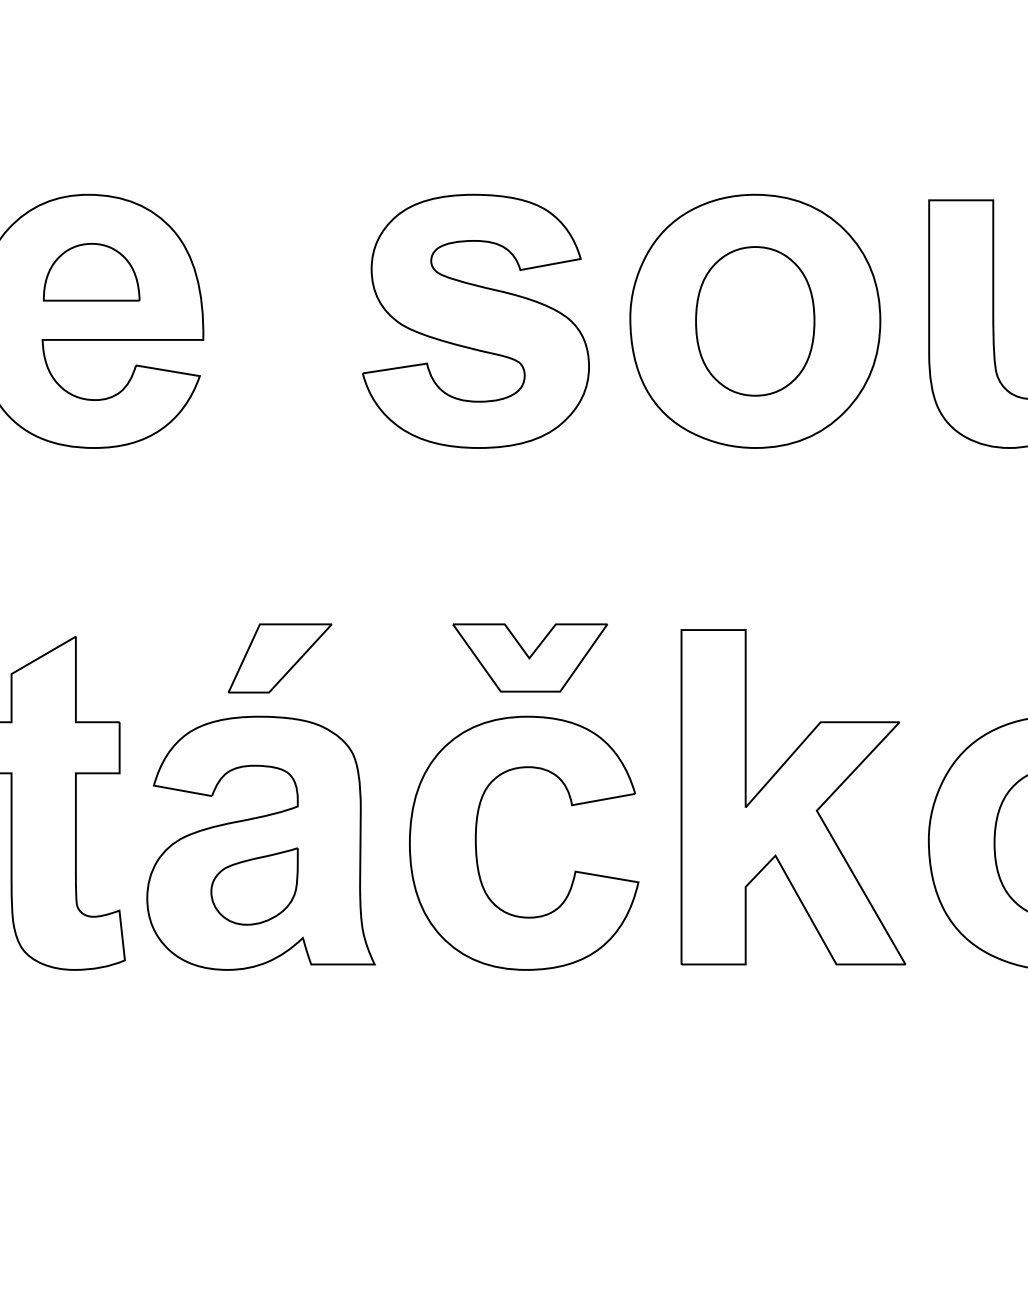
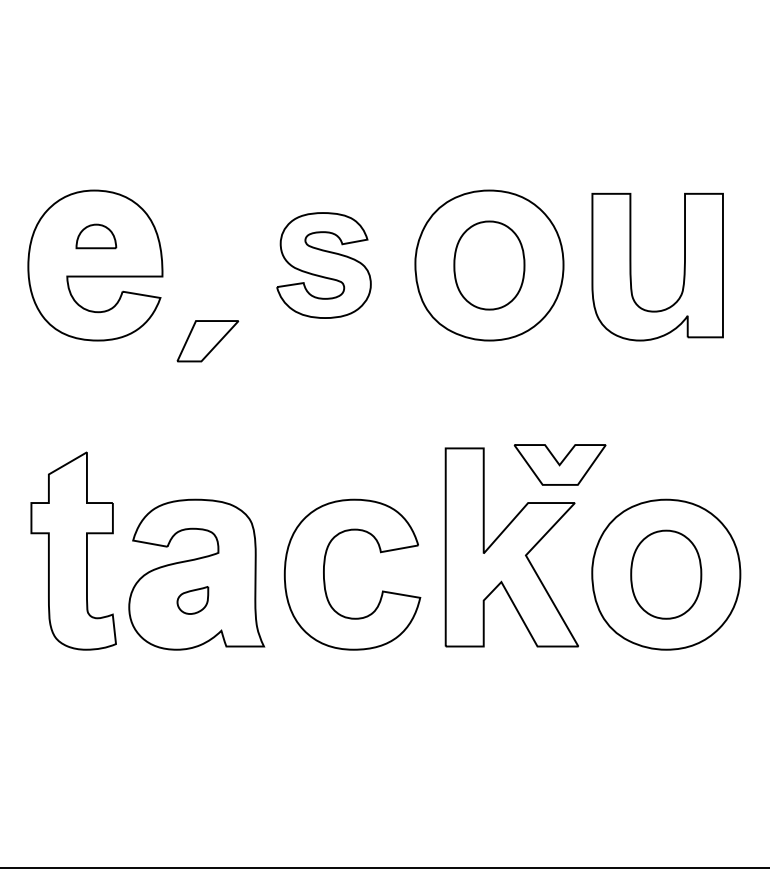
part: (91, 272) -> (96, 236), size x0.7
part: (475, 321) -> (323, 265), size x0.7
part: (529, 657) -> (559, 464), moved
part: (279, 658) -> (207, 341), moved
part: (254, 886) -> (192, 600), size x0.6

